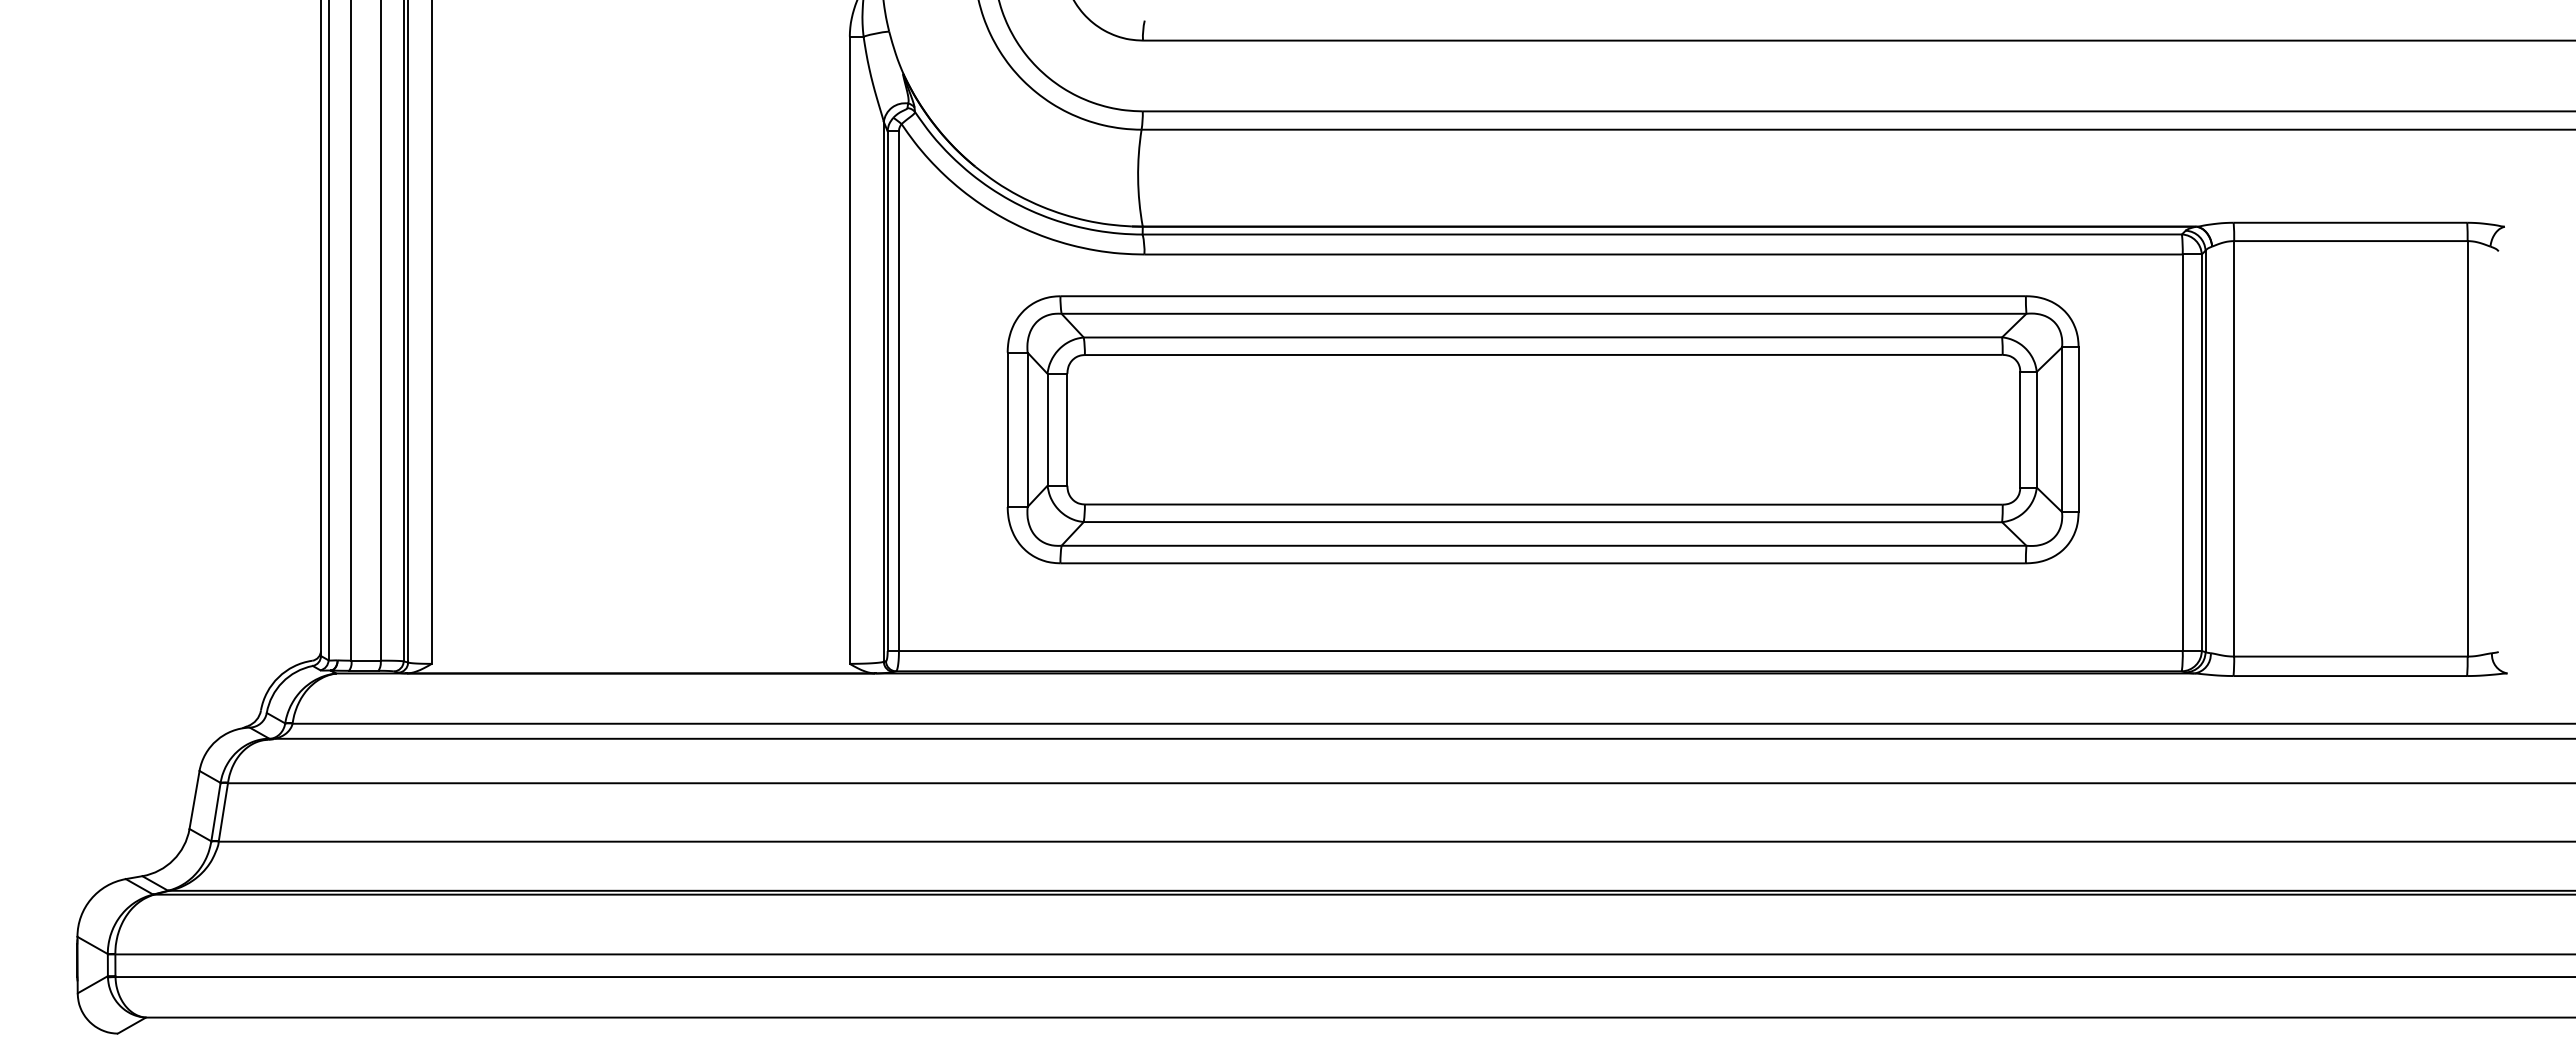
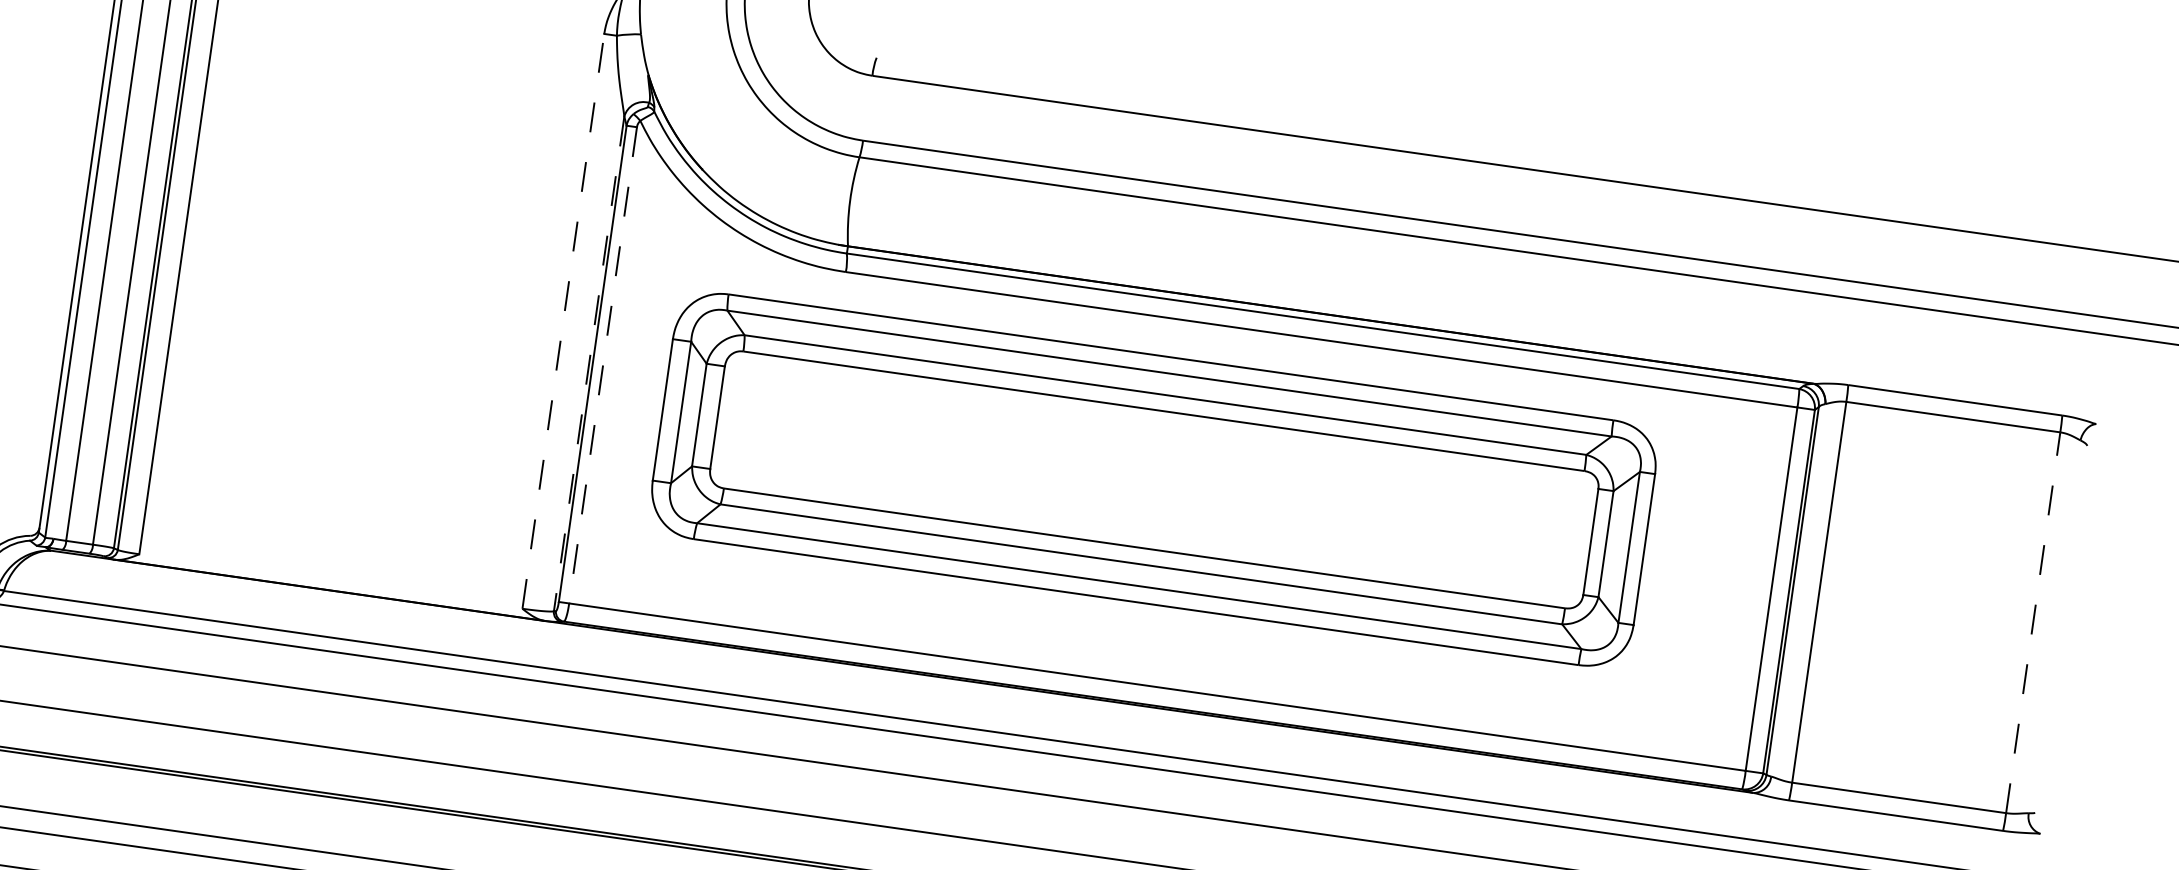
line: (849, 350) -> (563, 321), solid -> dashed
line: (883, 391) -> (588, 363), solid -> dashed
line: (898, 391) -> (602, 365), solid -> dashed
part: (1542, 429) -> (1153, 479), moved
line: (2467, 448) -> (2033, 622), solid -> dashed

